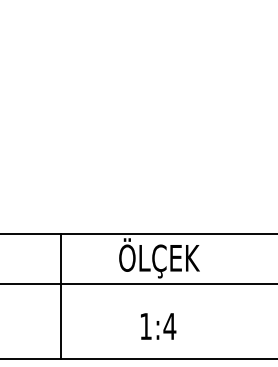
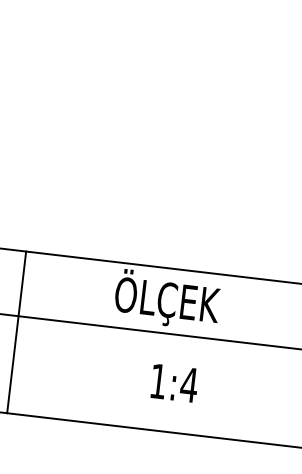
line: (60, 296) -> (16, 332), moved
text: (158, 326) -> (174, 383), moved

